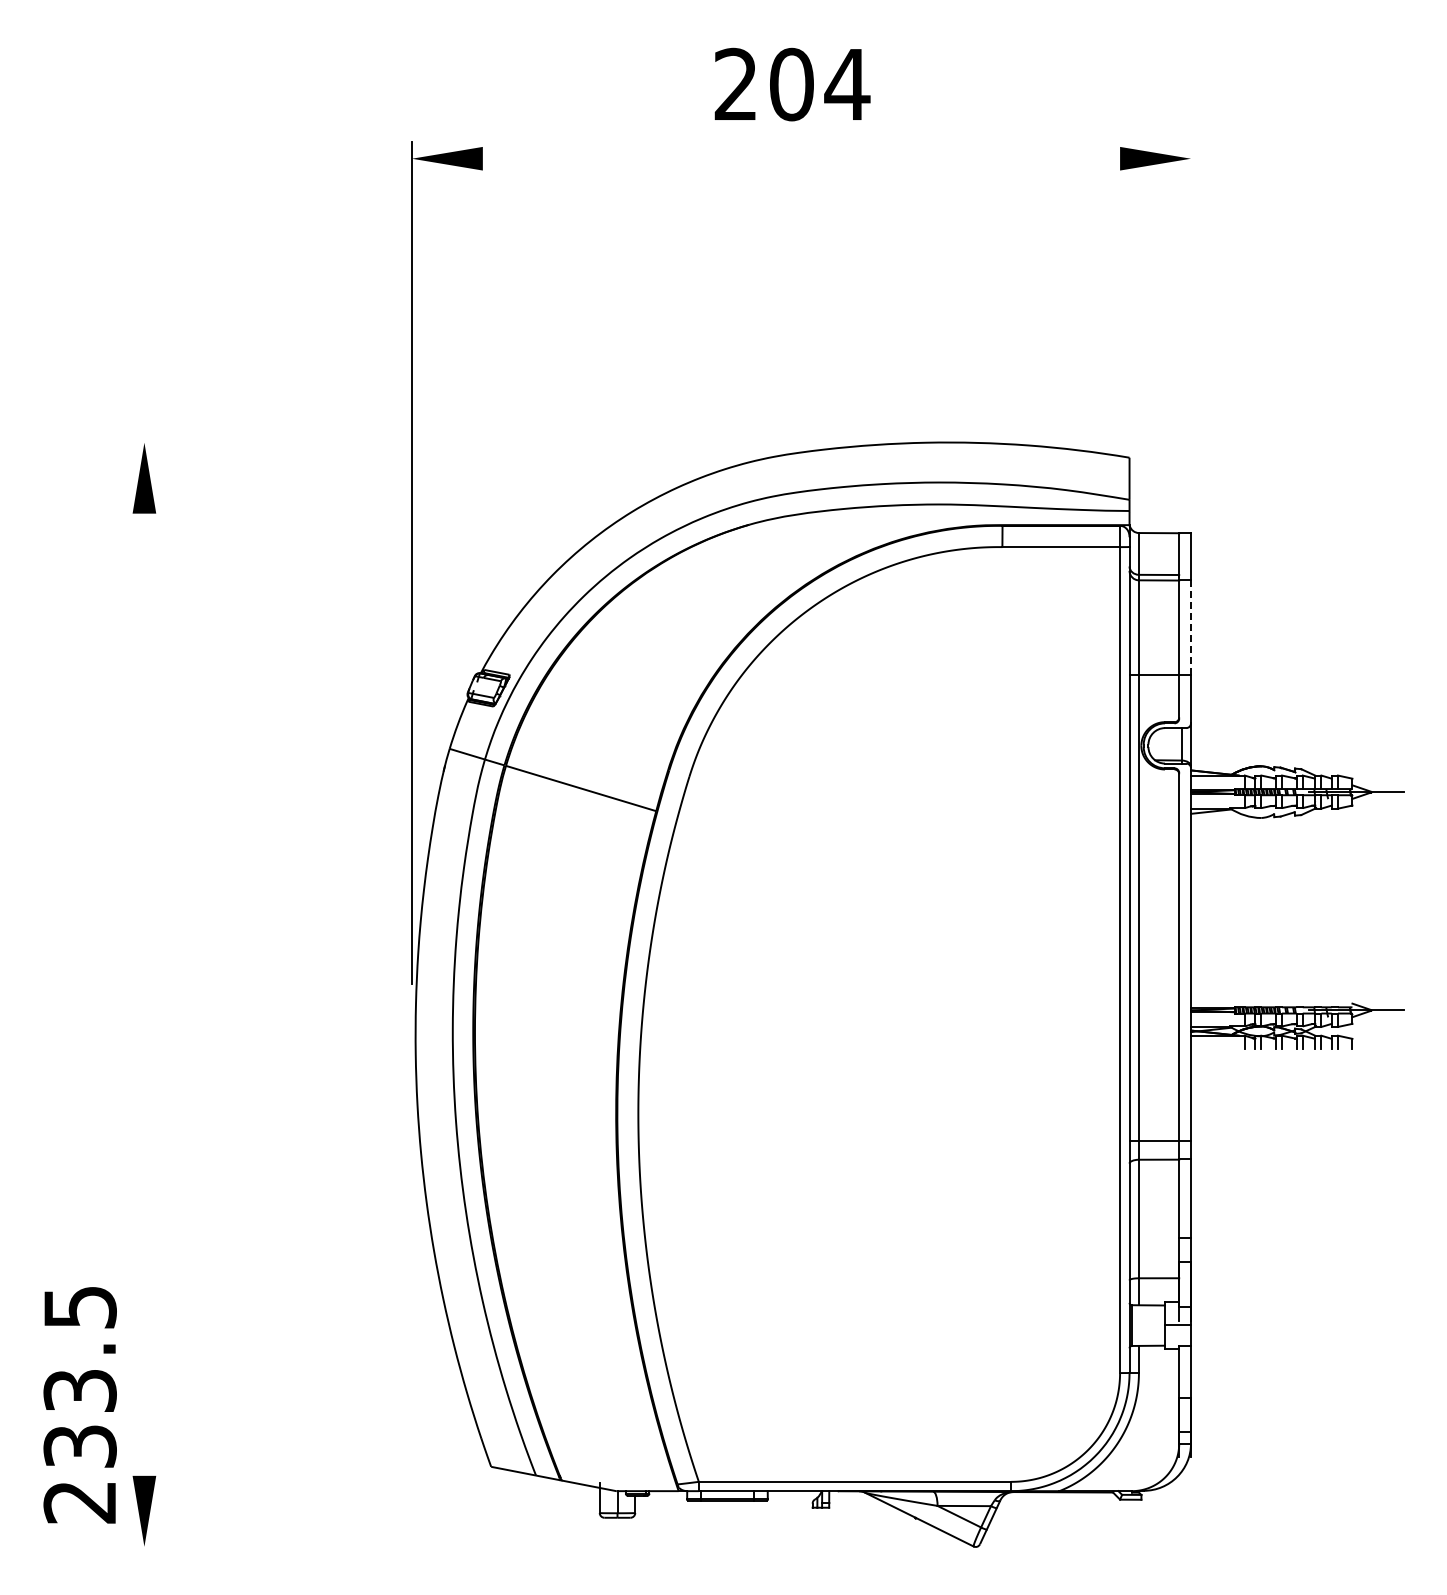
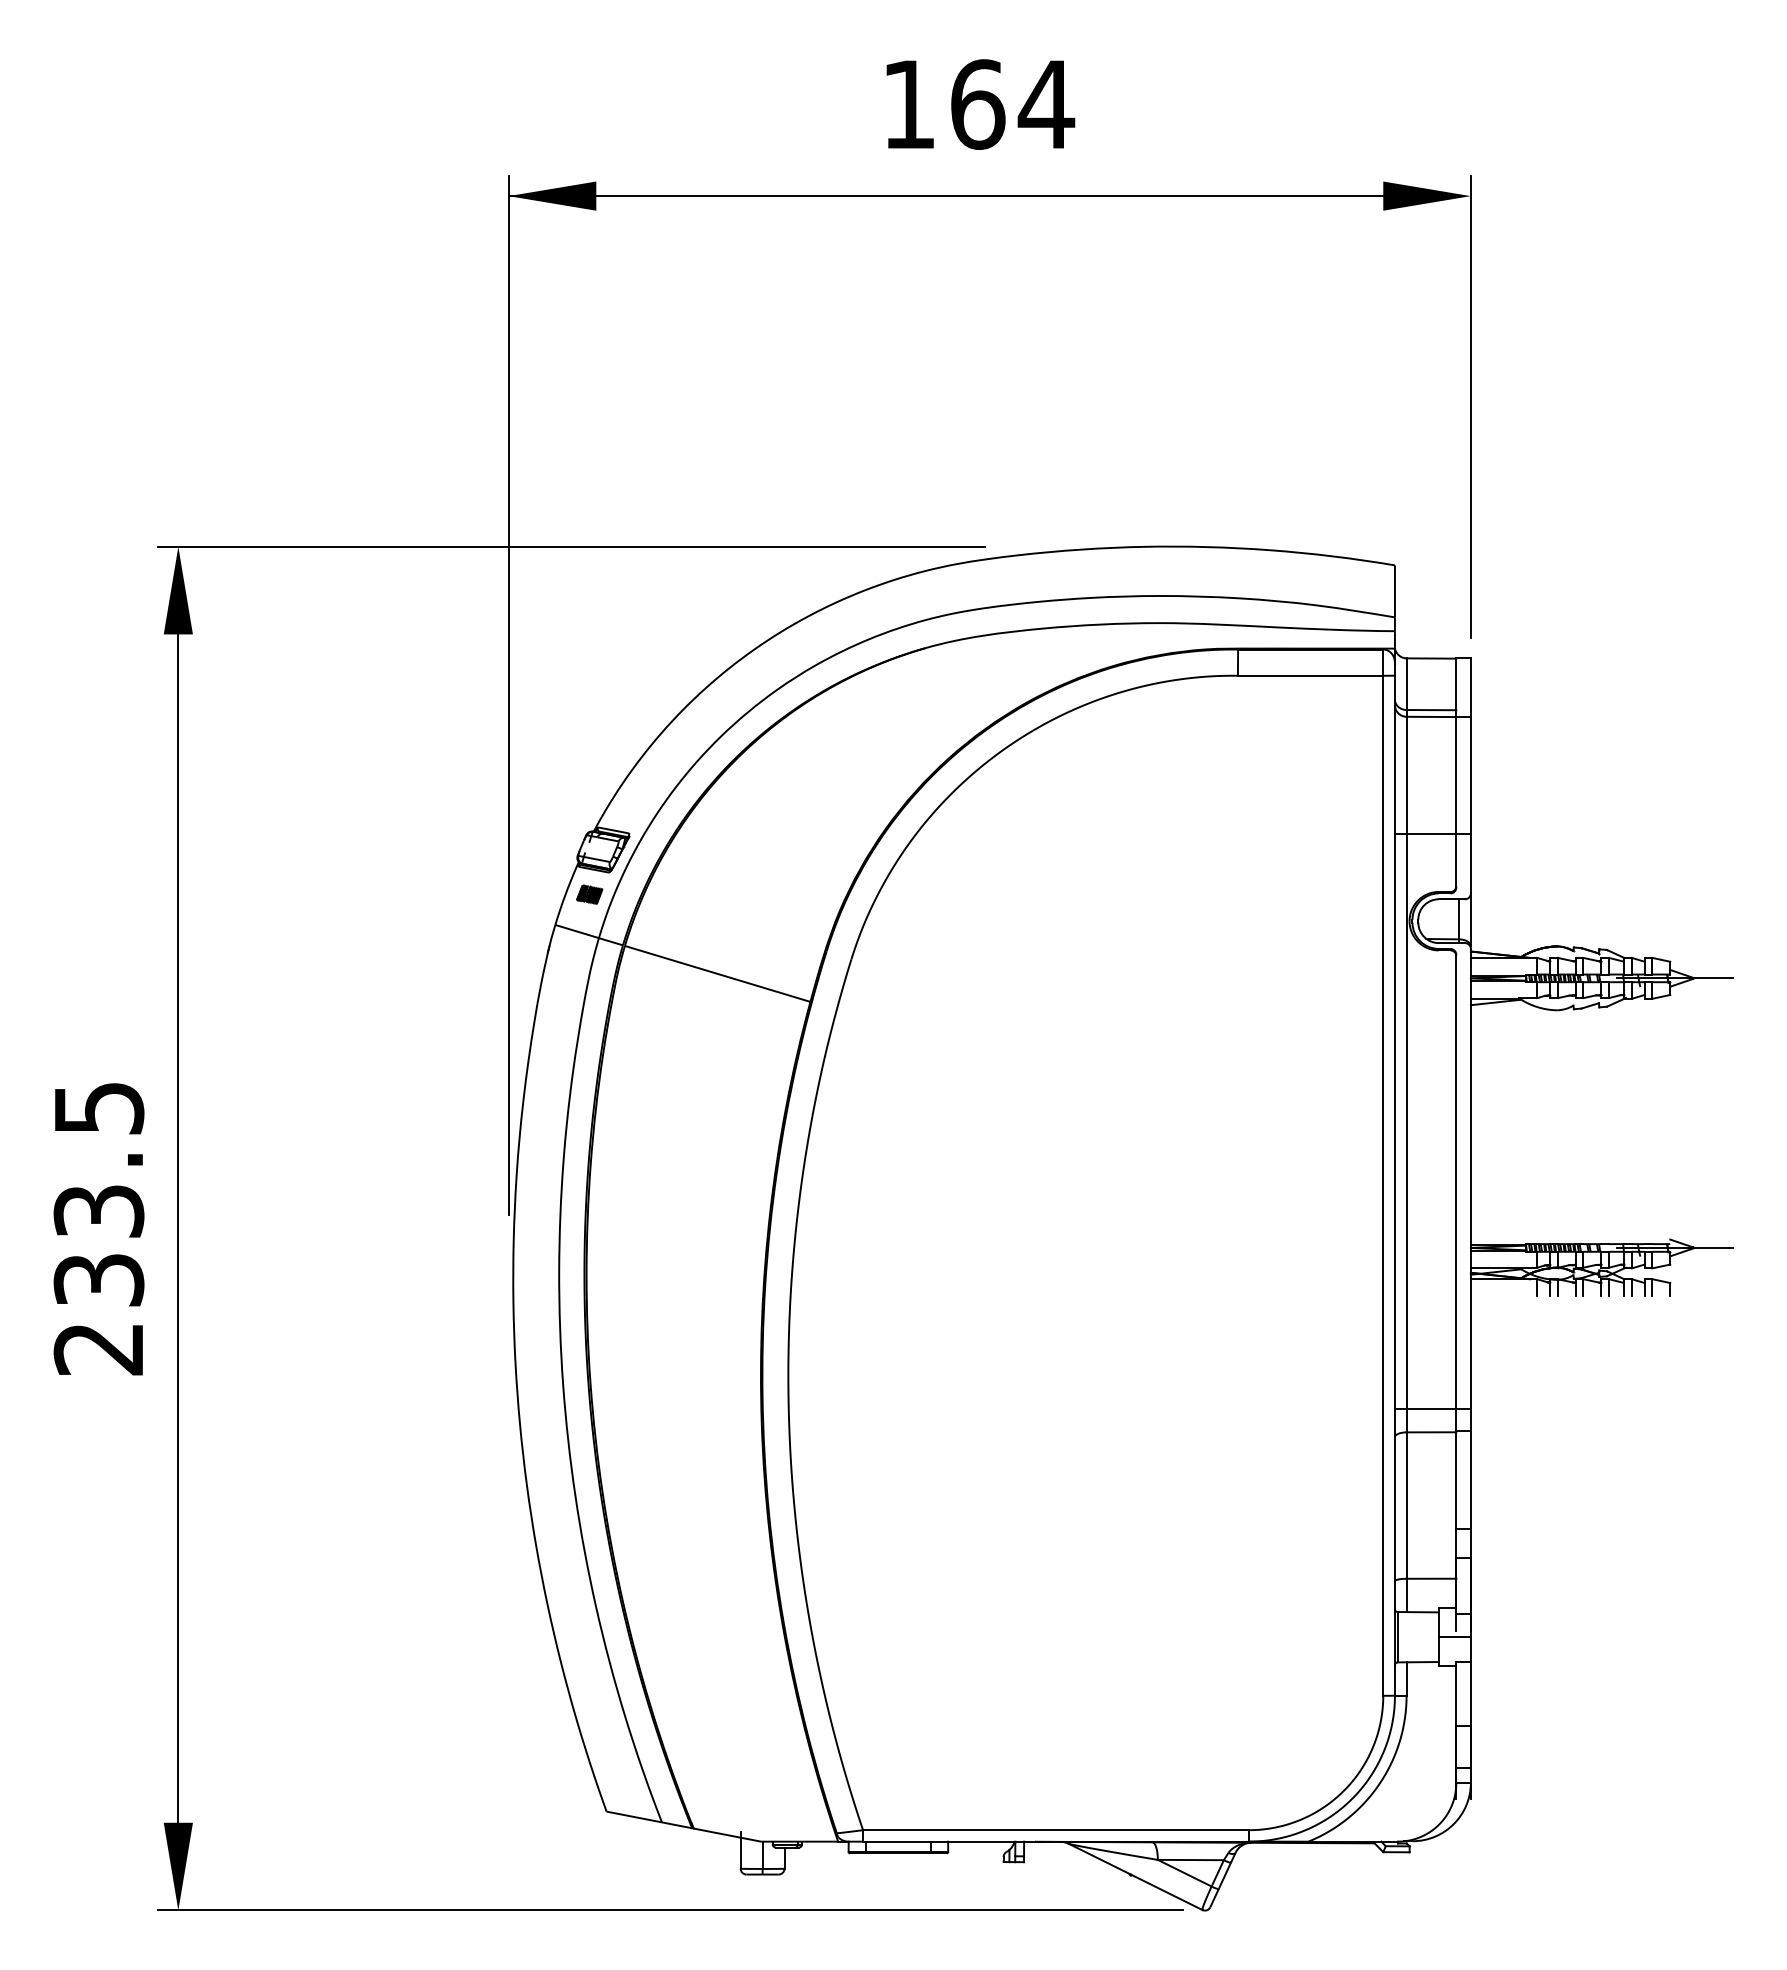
text: (764, 84) -> (944, 104), 204 -> 164
line: (765, 158) -> (945, 195), added
line: (1191, 329) -> (1471, 407), added
line: (462, 442) -> (571, 546), added
line: (1191, 628) -> (1471, 776), dashed -> solid
part: (477, 724) -> (589, 894), added
line: (144, 994) -> (178, 1228), added
text: (79, 1405) -> (98, 1229), moved
line: (542, 1546) -> (669, 1910), added

